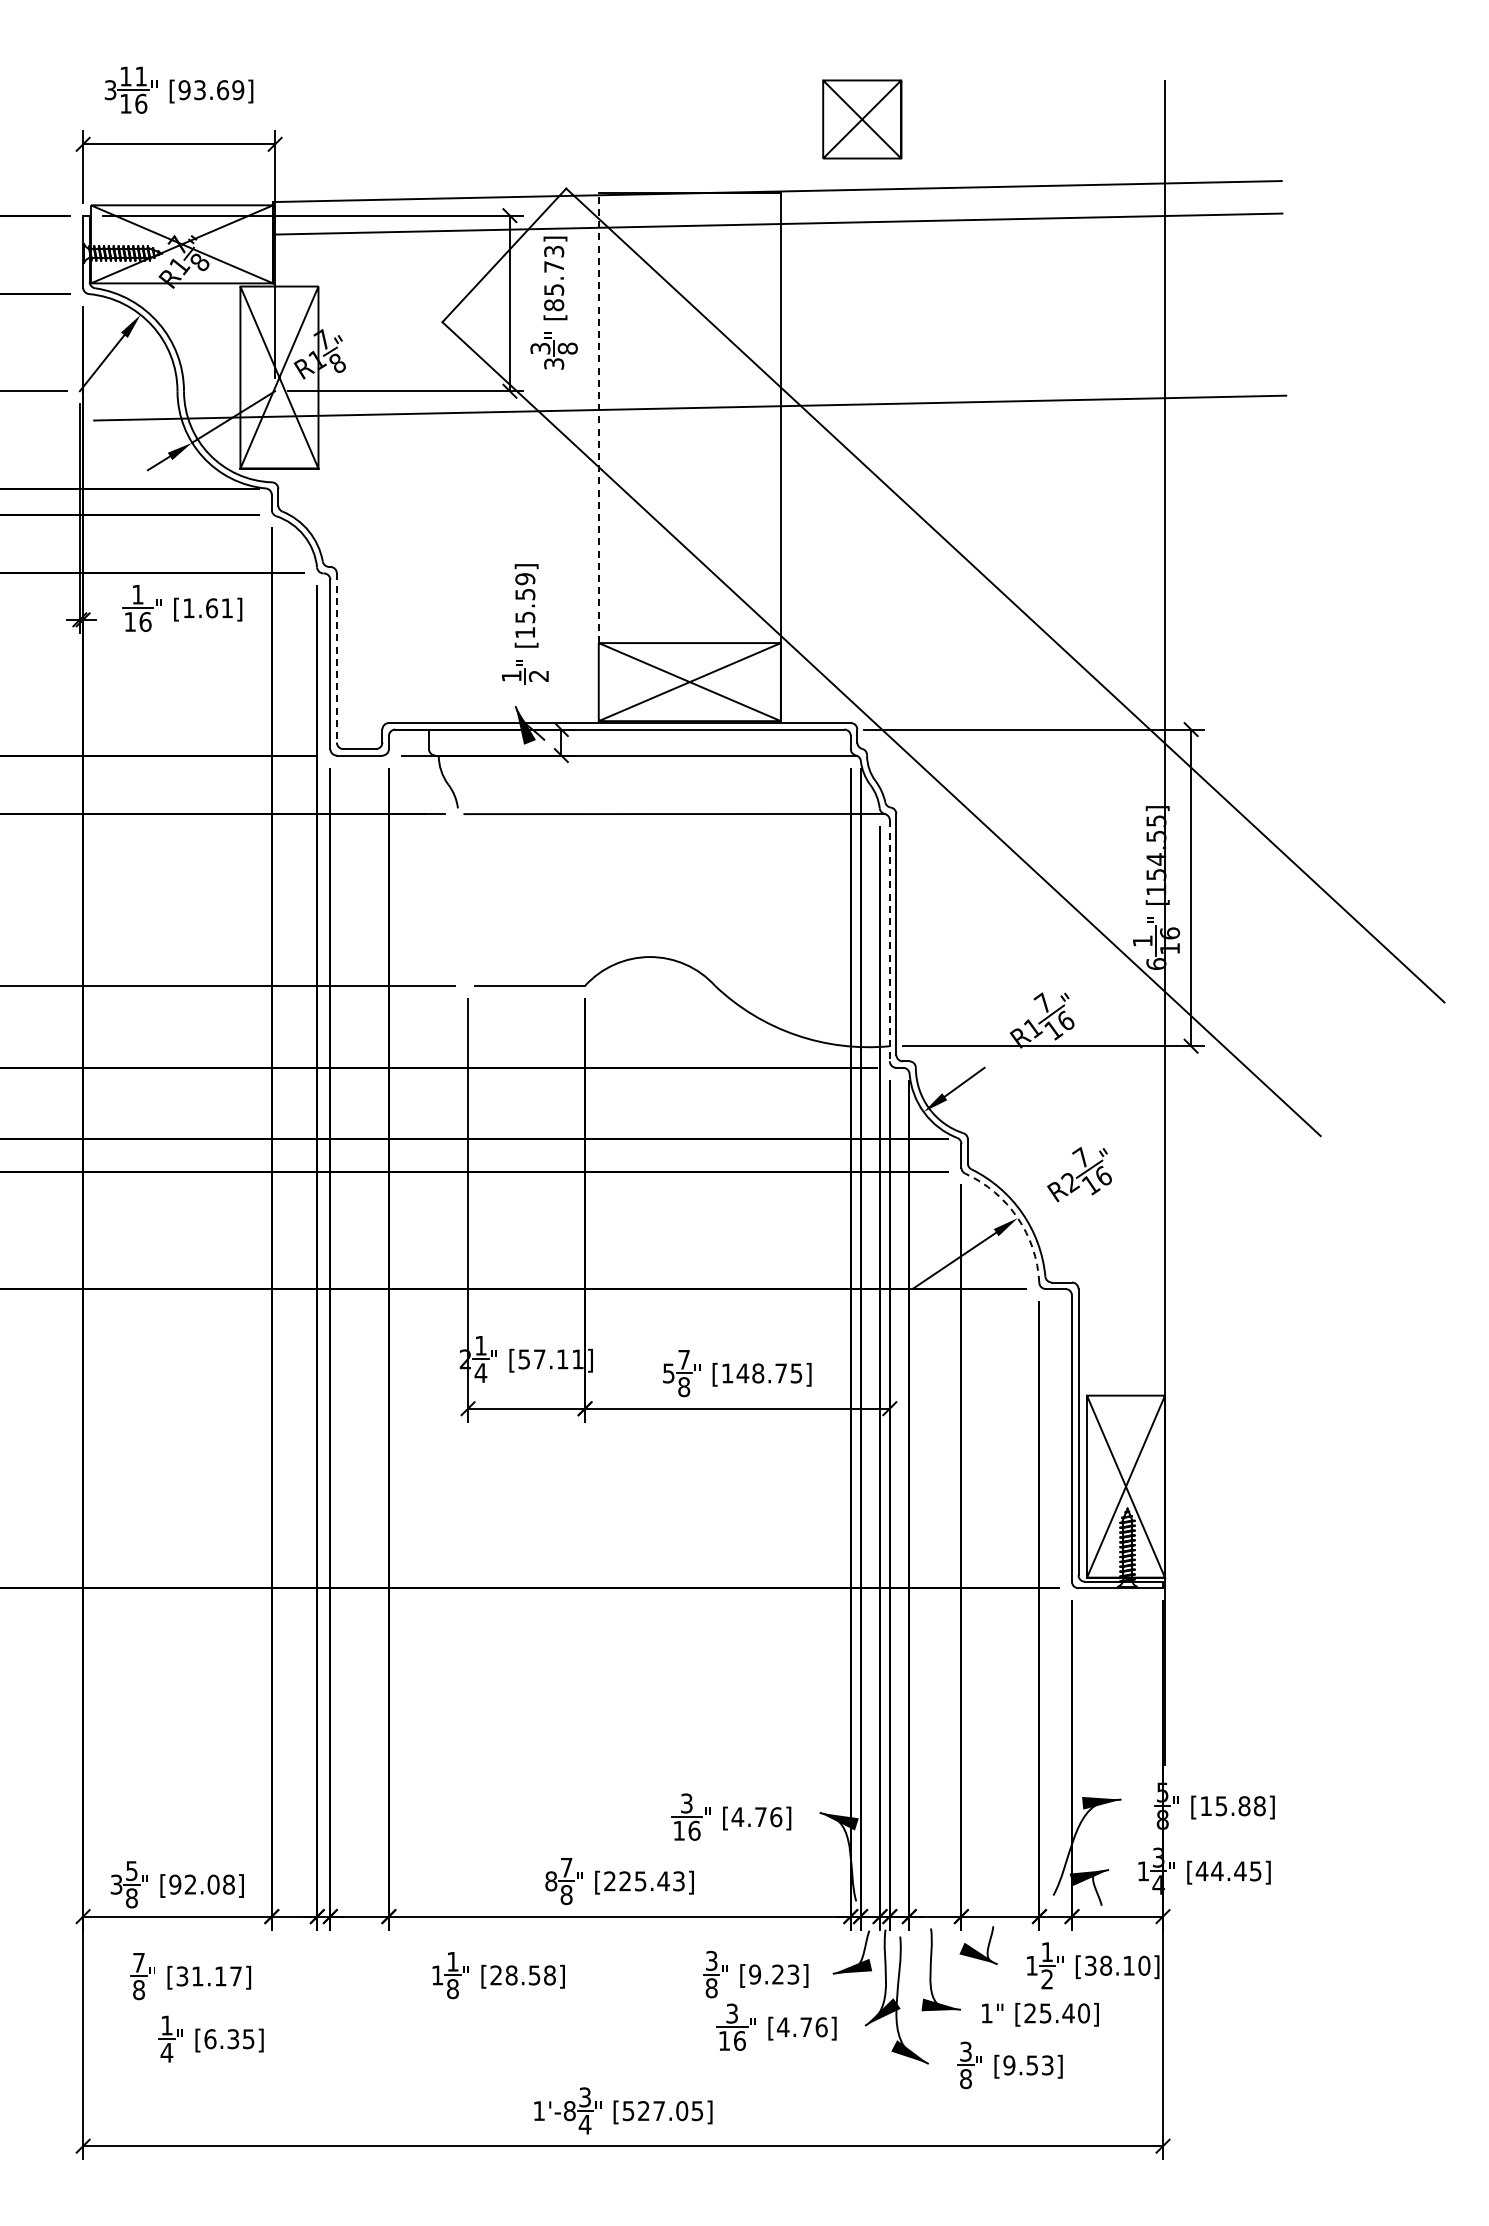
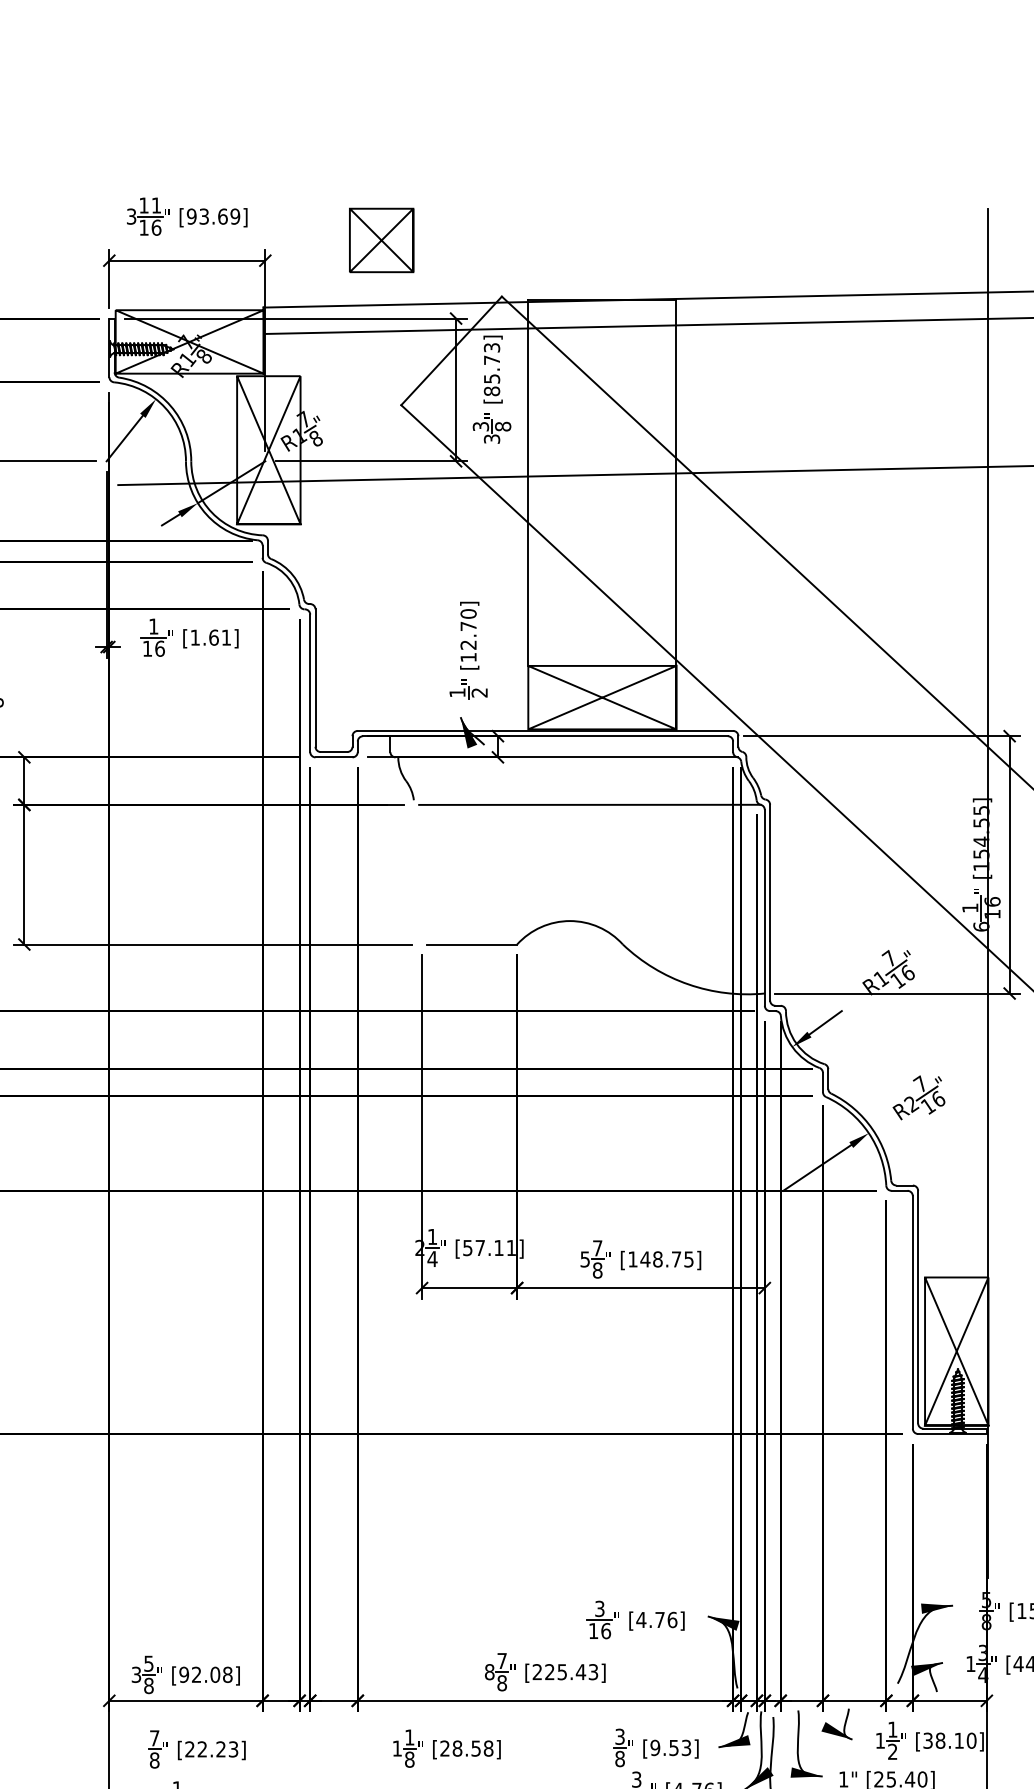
curve: (862, 119) -> (381, 240), moved
line: (598, 418) -> (528, 483), dashed -> solid
text: (525, 598) -> (468, 629), [15.59] -> [12.70]
line: (336, 658) -> (315, 678), dashed -> solid
line: (889, 940) -> (764, 907), dashed -> solid
arc: (1017, 1217) -> (868, 1132), dashed -> solid
text: (777, 1974) -> (673, 1747), [9.23] -> [9.53]
text: (208, 1976) -> (211, 1749), [31.17] -> [22.23]

